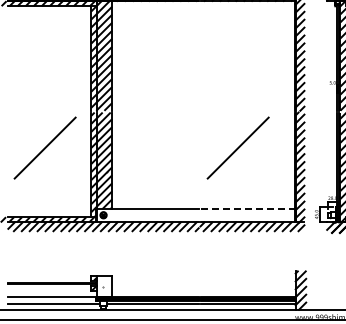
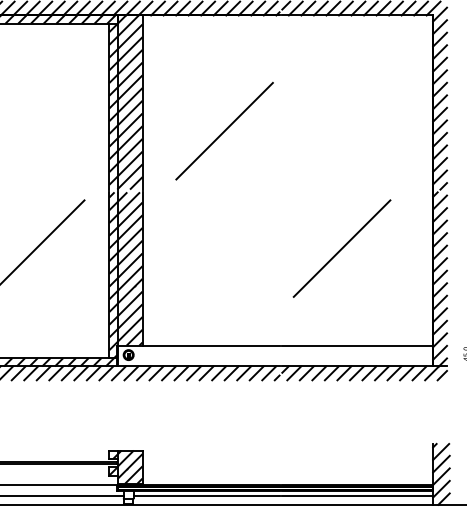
line: (163, 73) -> (223, 130), added
line: (248, 209) -> (358, 345), dashed -> solid
hatch: (104, 285) -> (130, 466), added

